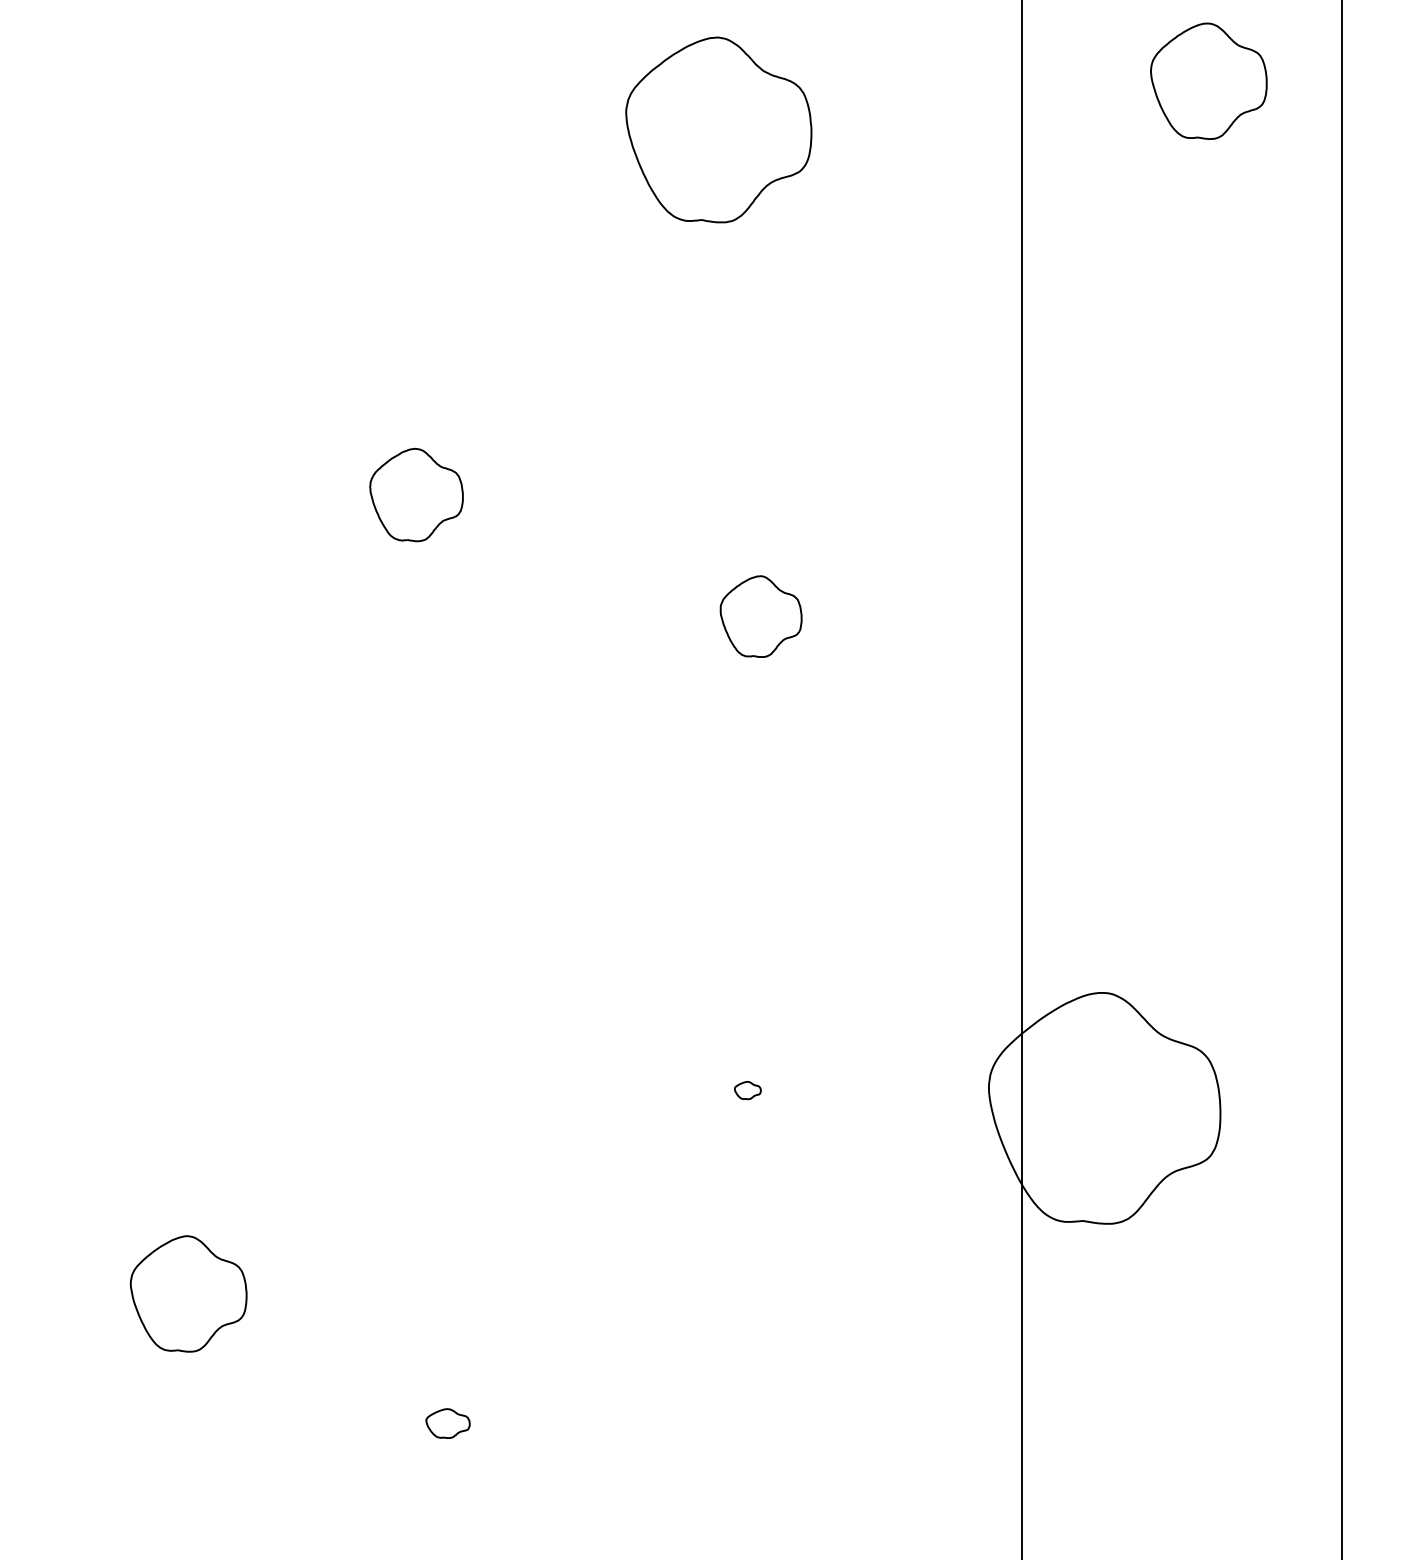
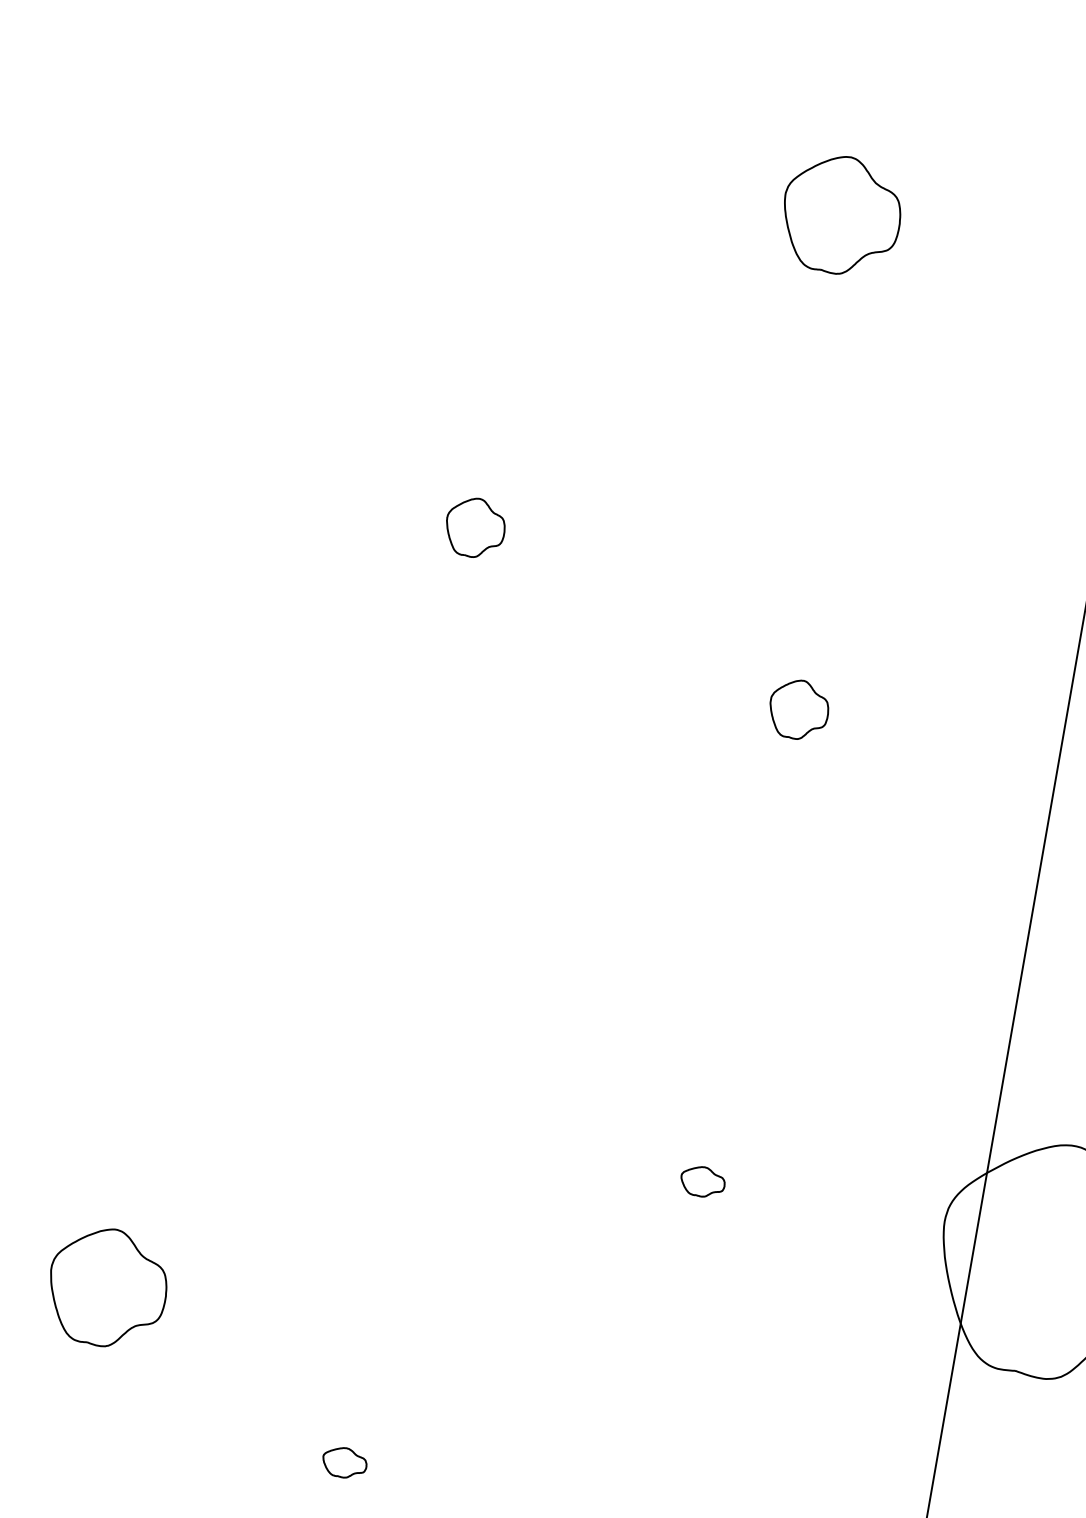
part: (718, 129) -> (841, 214), size x0.62
part: (416, 494) -> (475, 527), size x0.62
part: (760, 616) -> (798, 709), size x0.71
part: (747, 1090) -> (702, 1181), size x1.67

